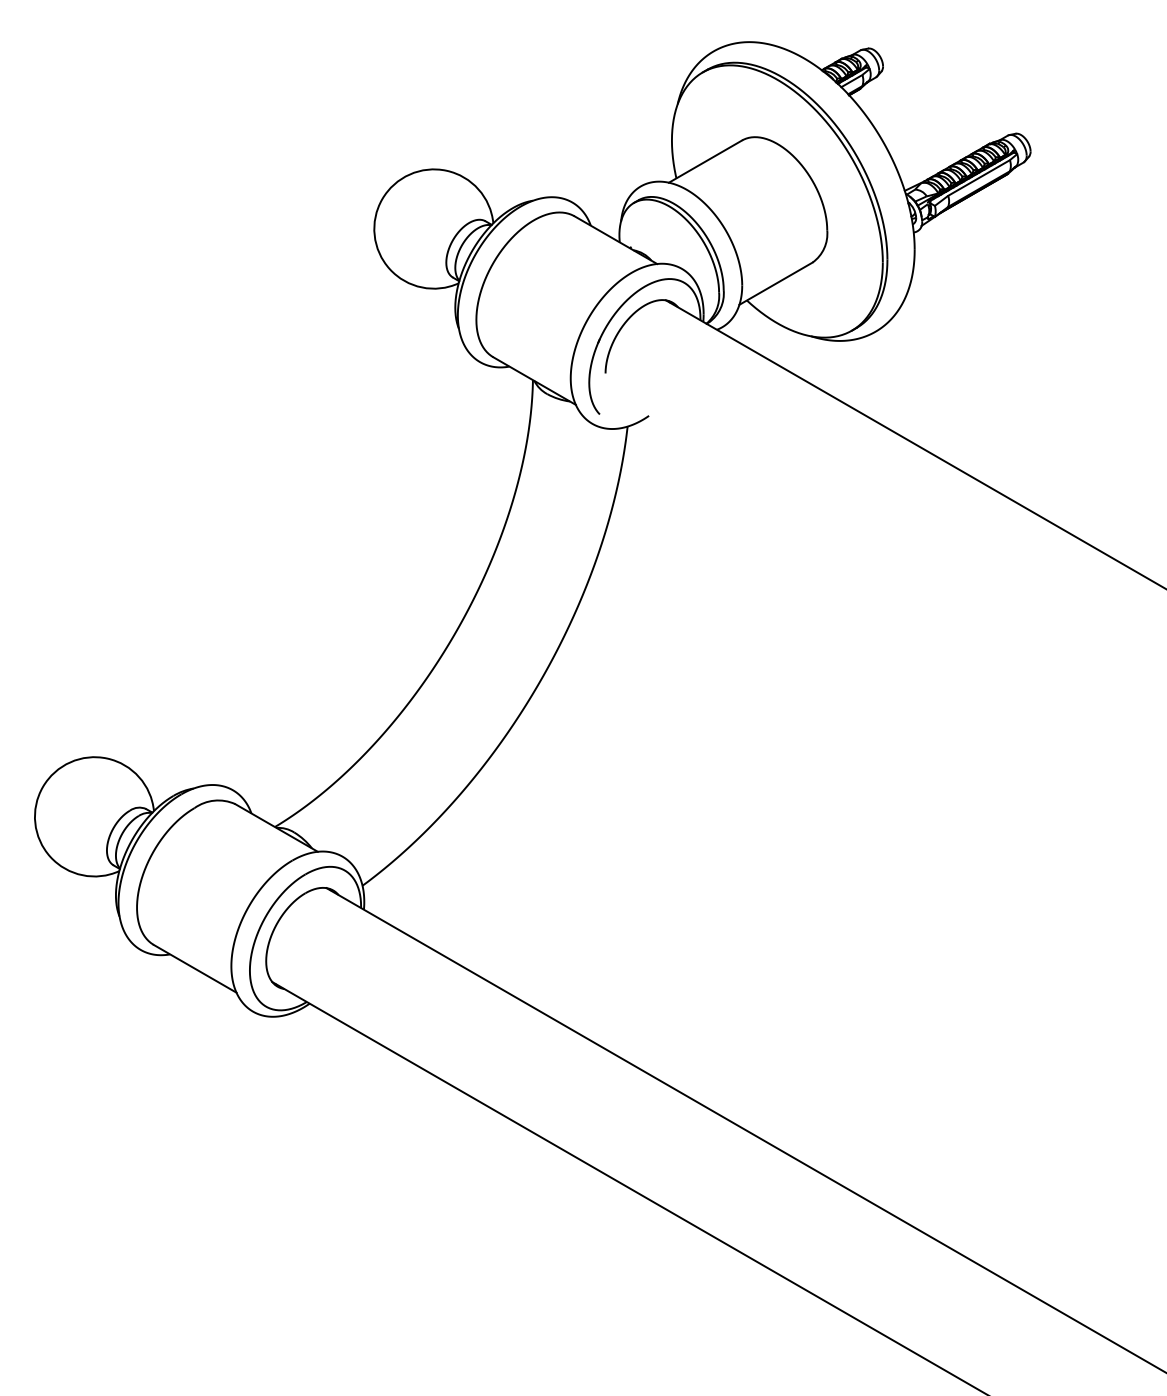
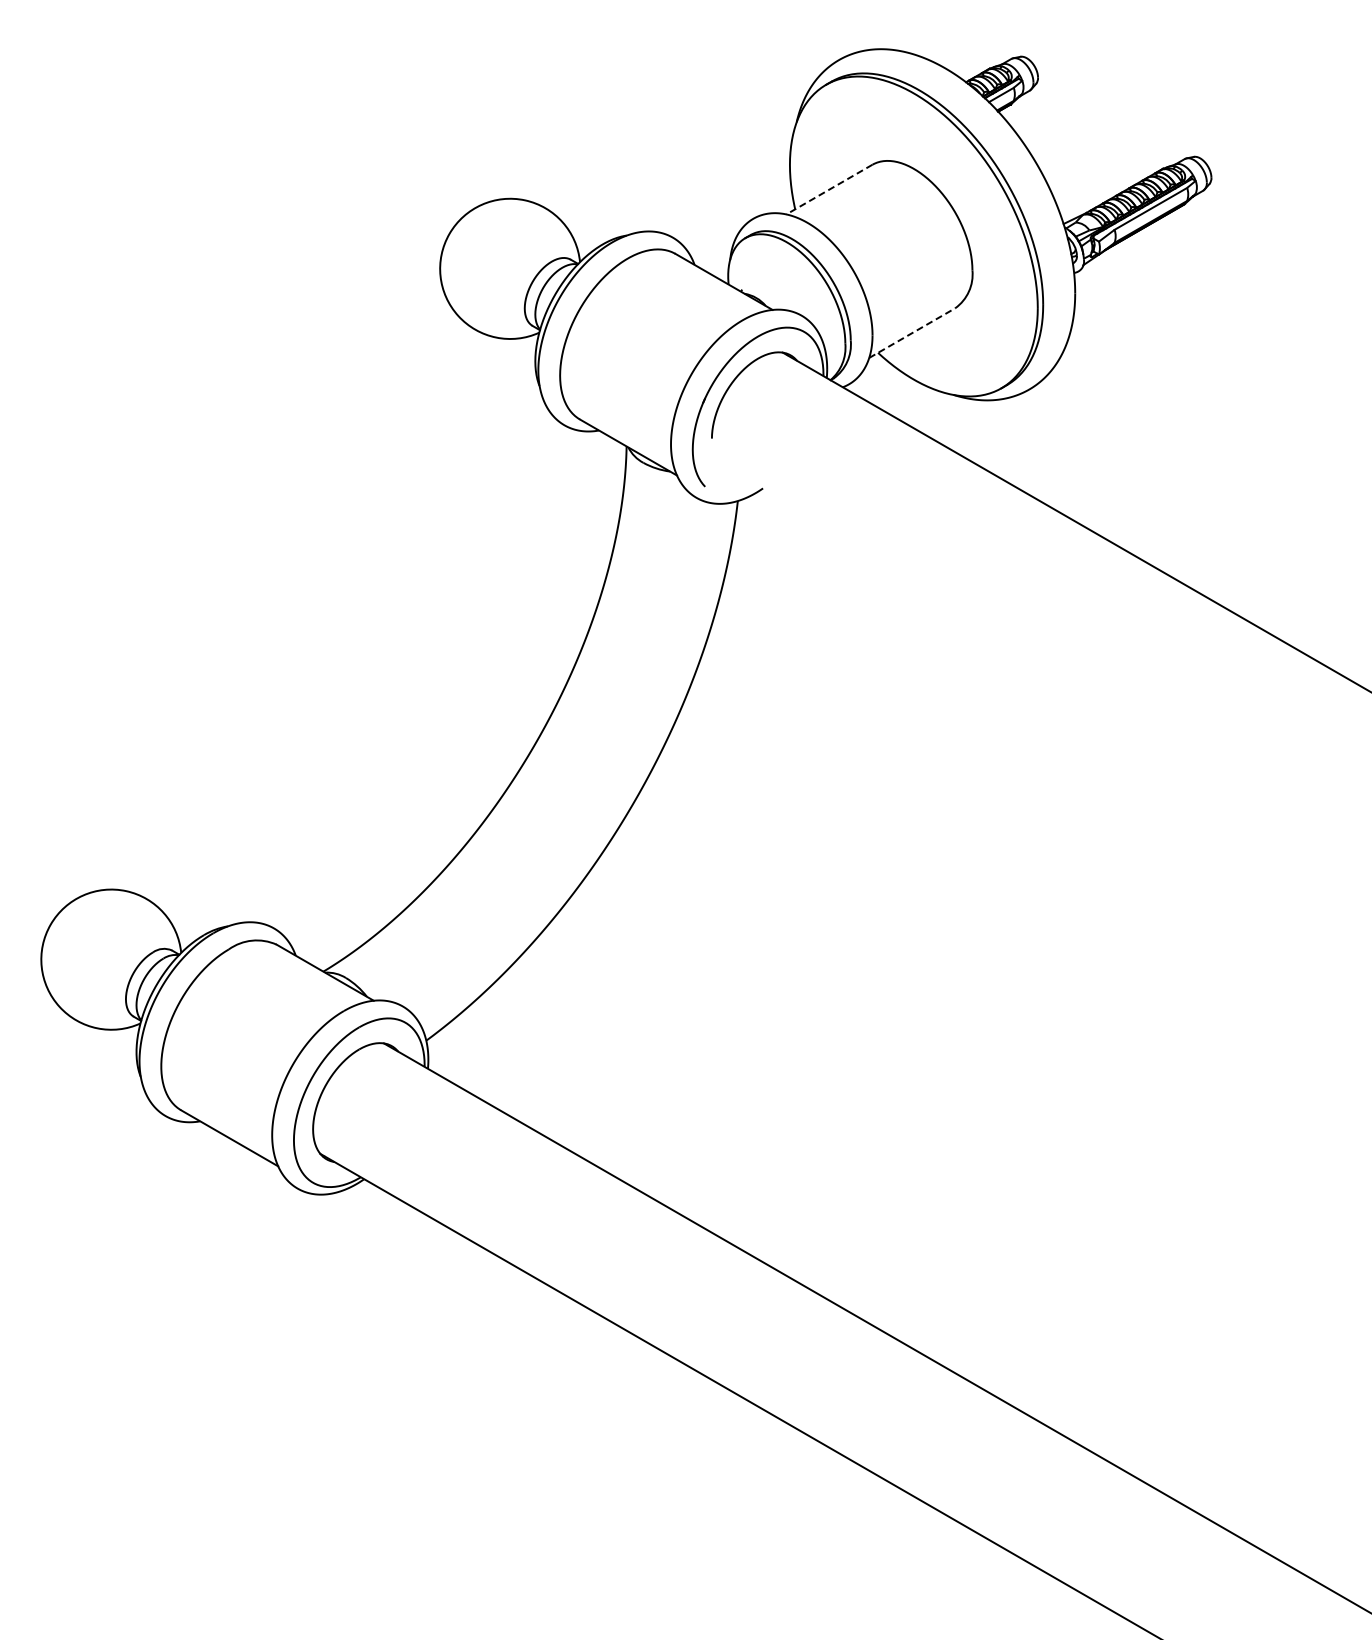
line: (705, 161) -> (829, 189), solid -> dashed
line: (776, 284) -> (912, 333), solid -> dashed

